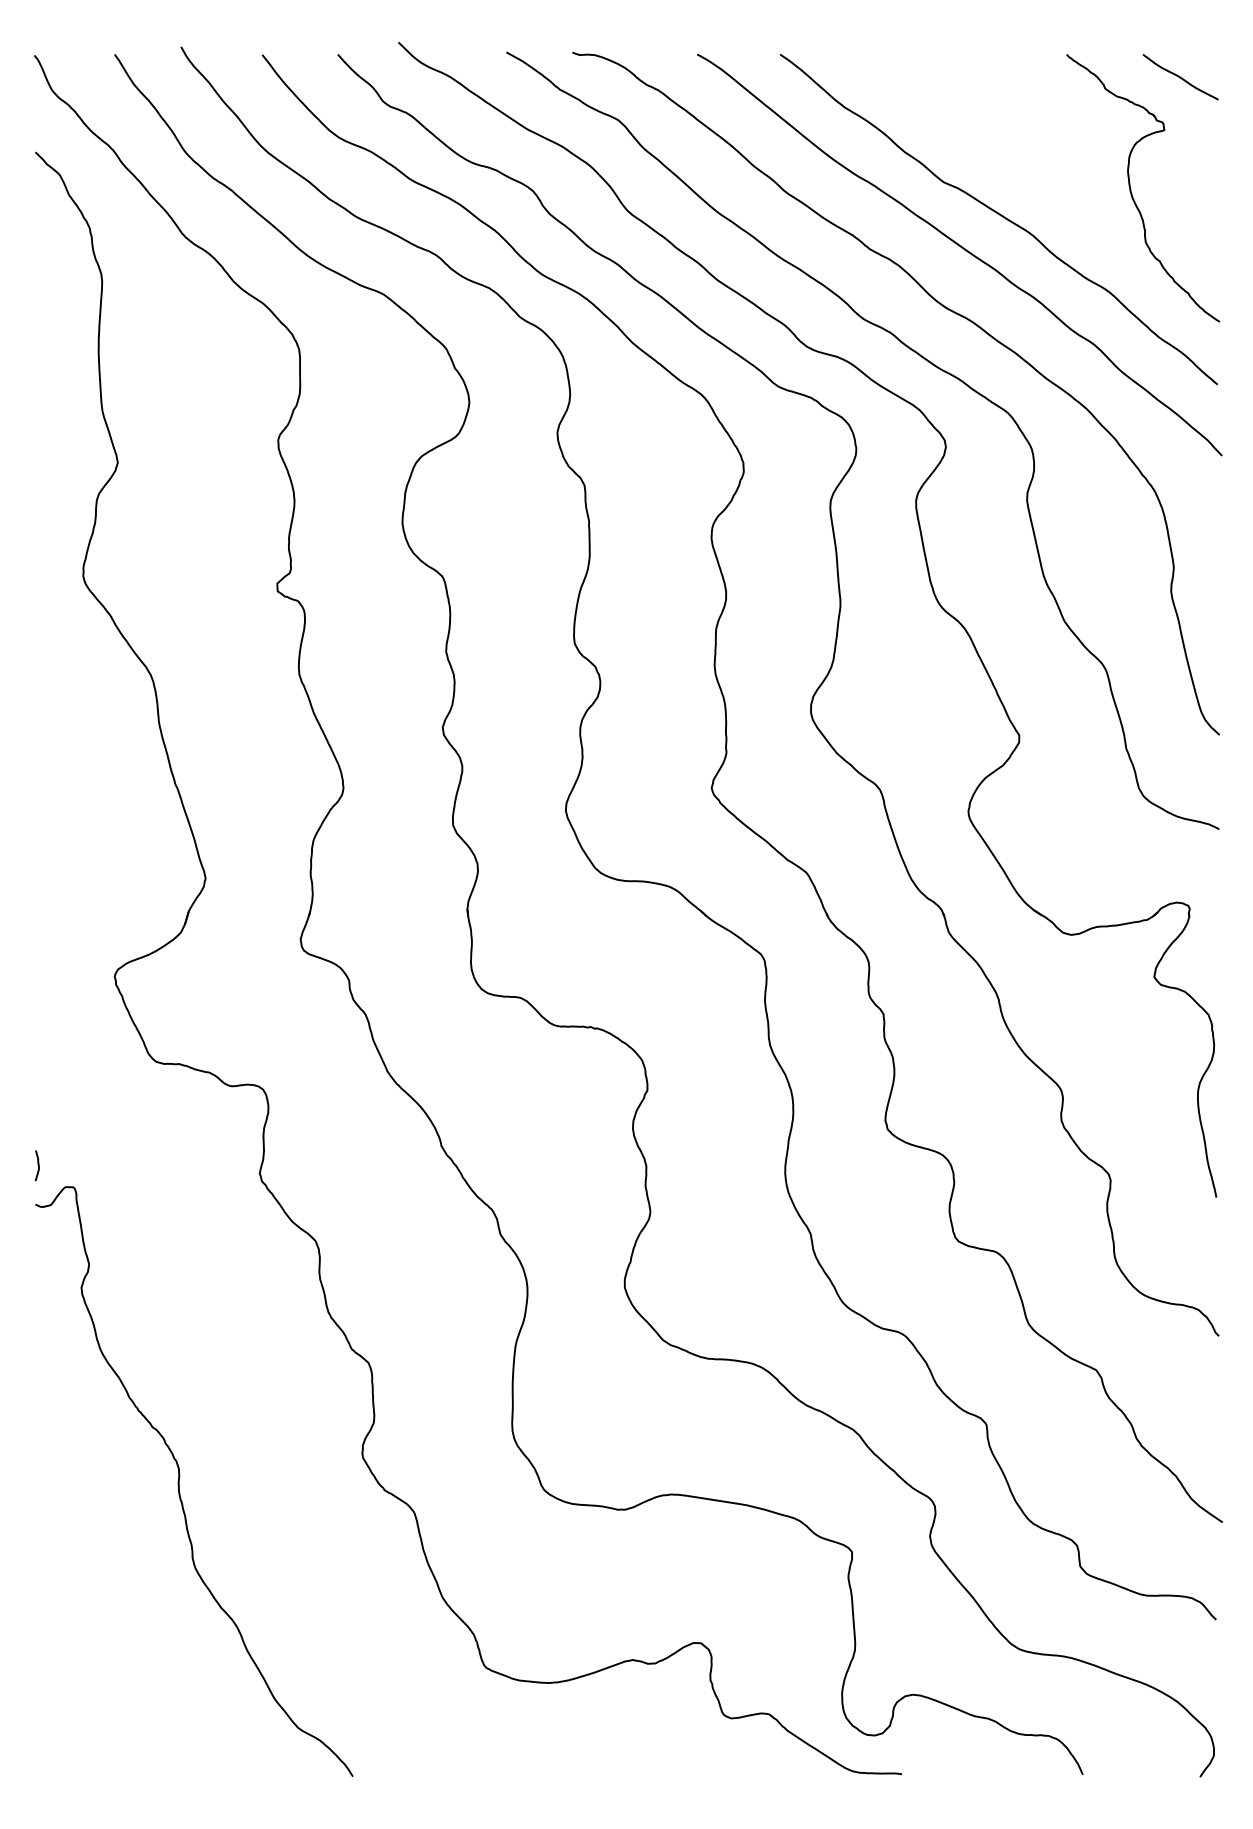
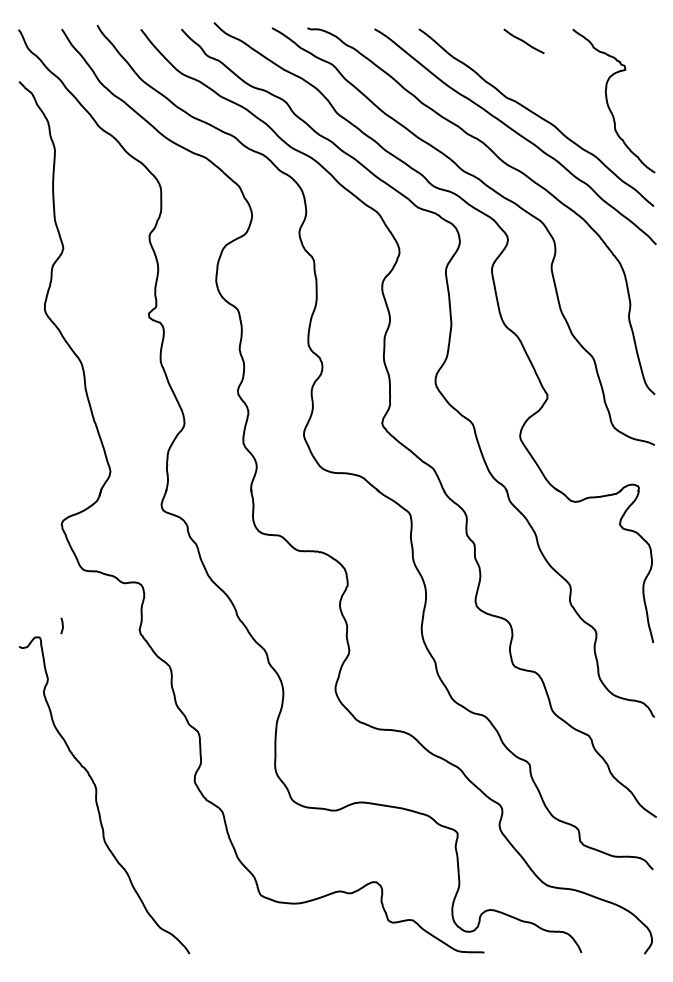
line: (1179, 77) -> (523, 41), moved
line: (36, 1163) -> (61, 624), moved

